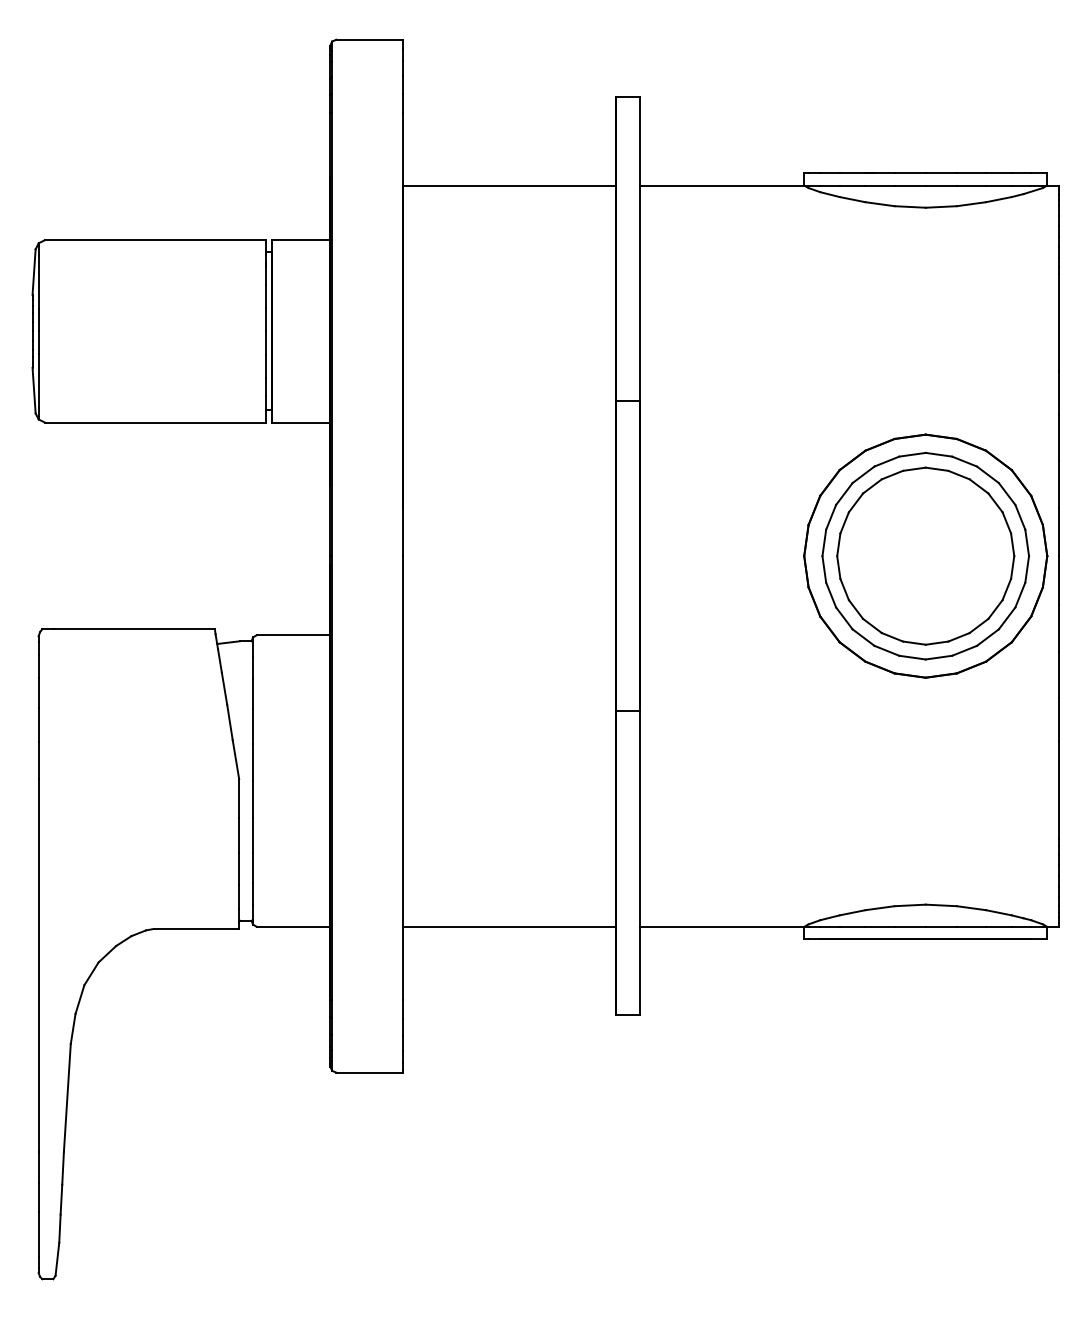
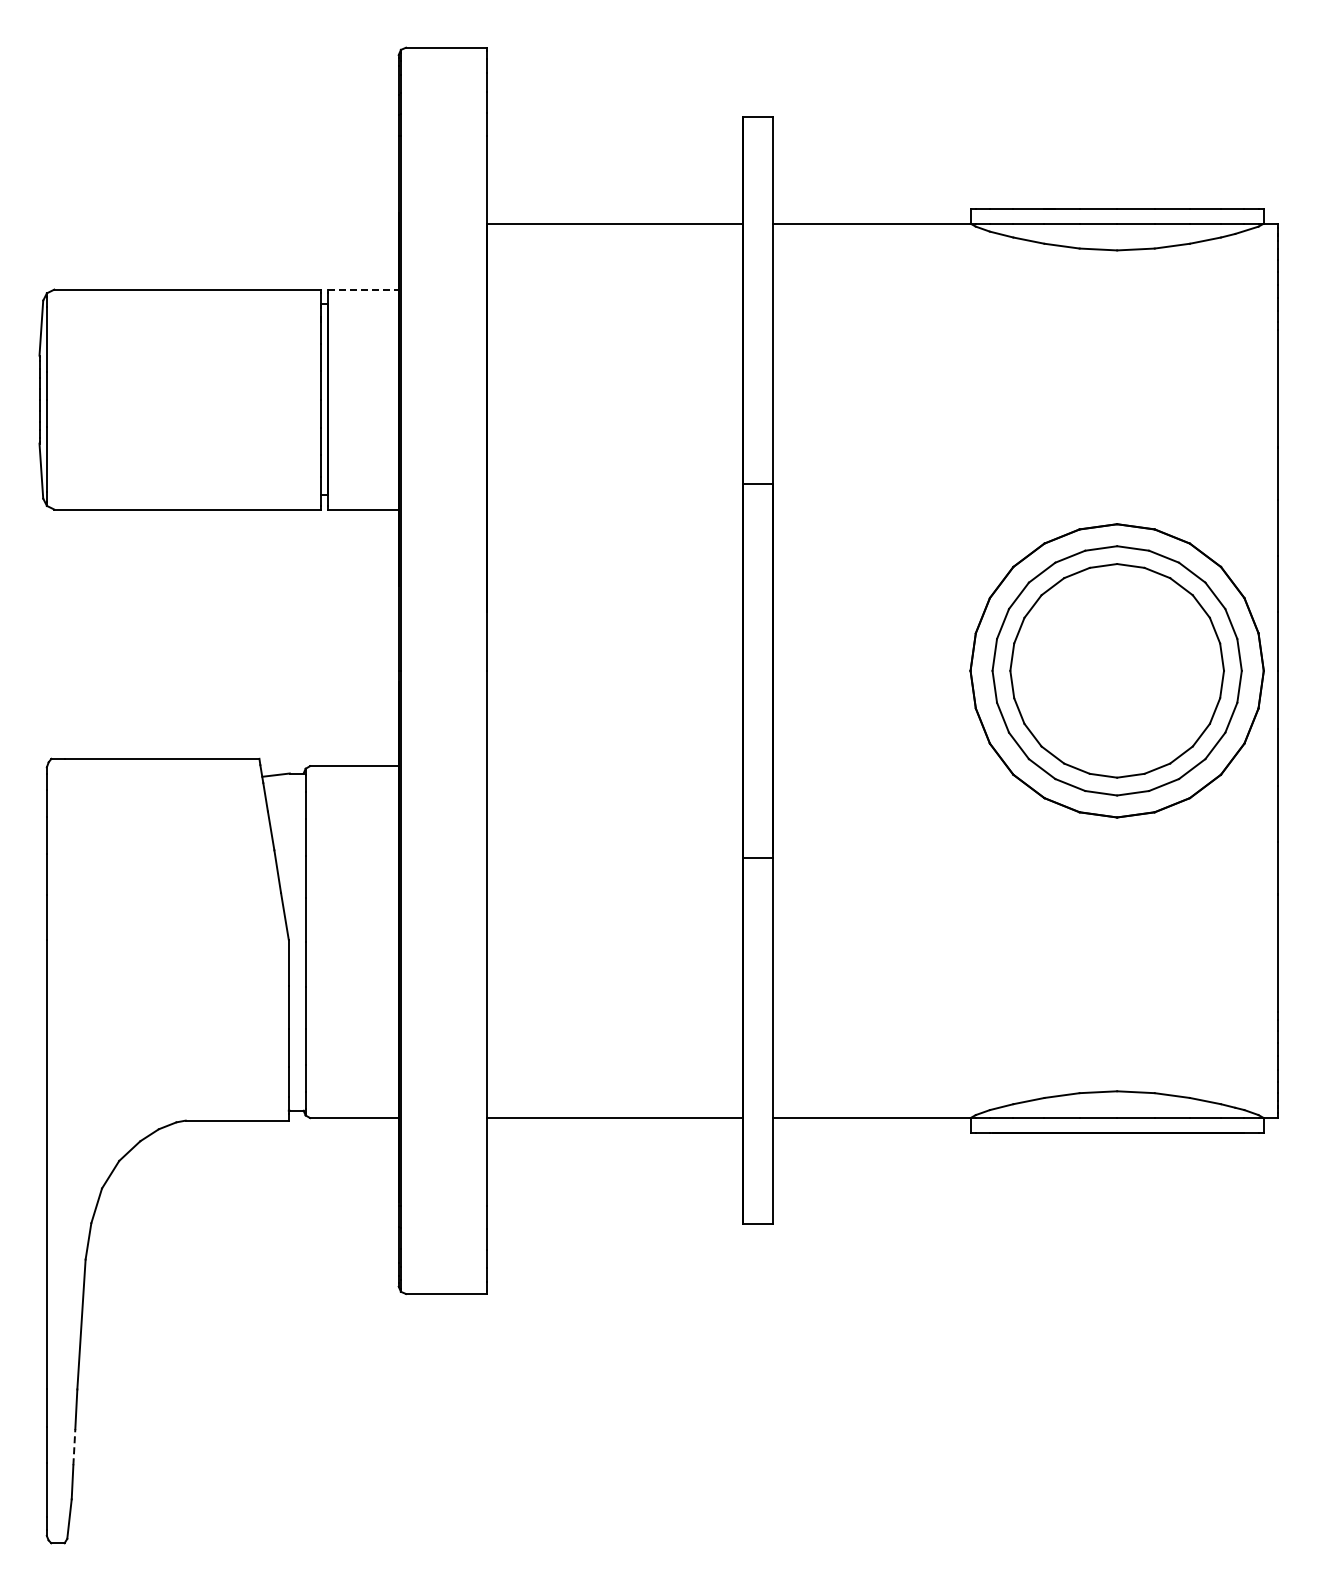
line: (301, 240) -> (364, 289), solid -> dashed
line: (61, 1199) -> (74, 1446), solid -> dashed

